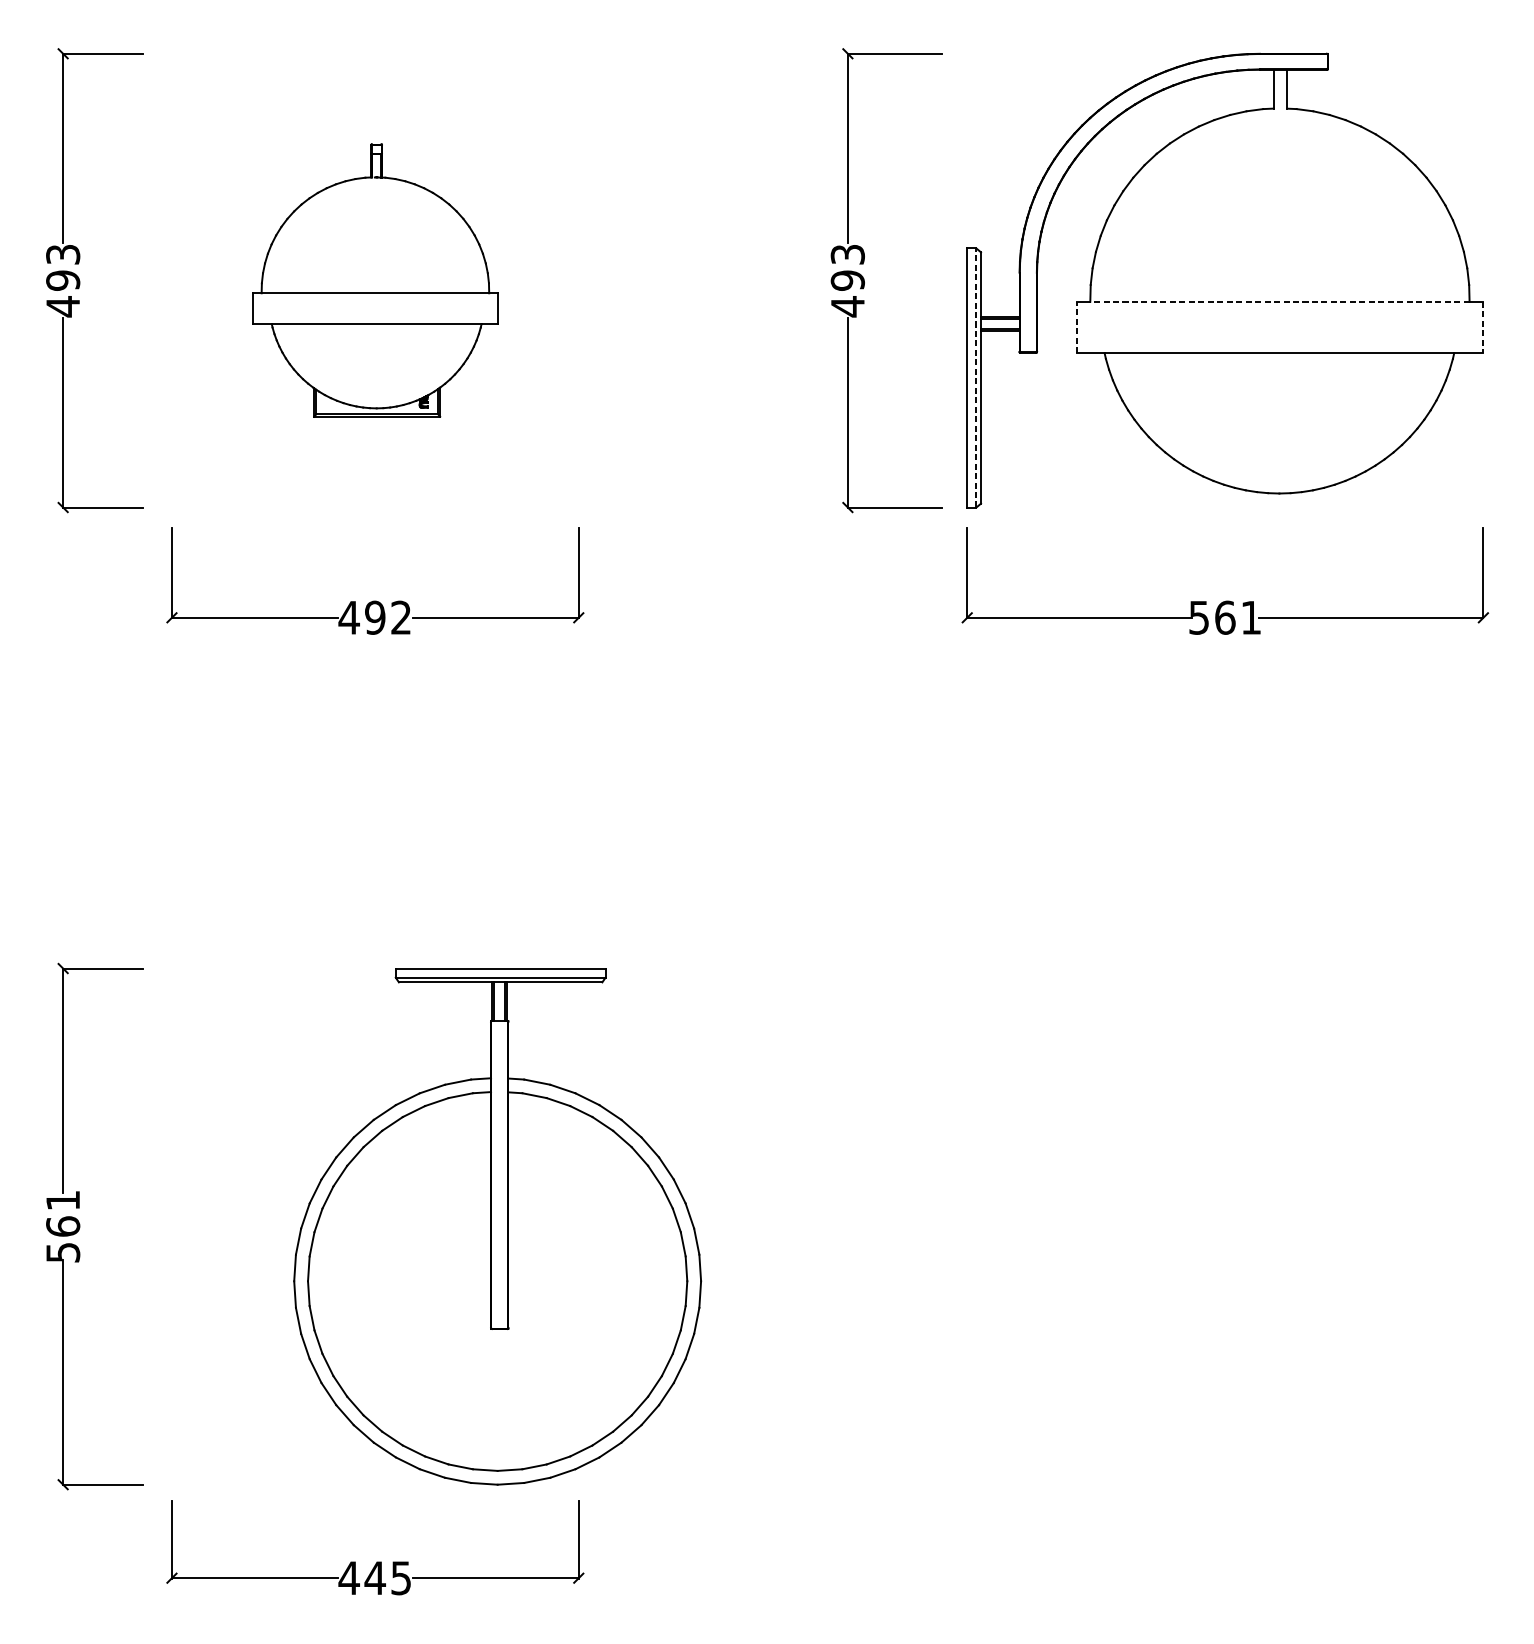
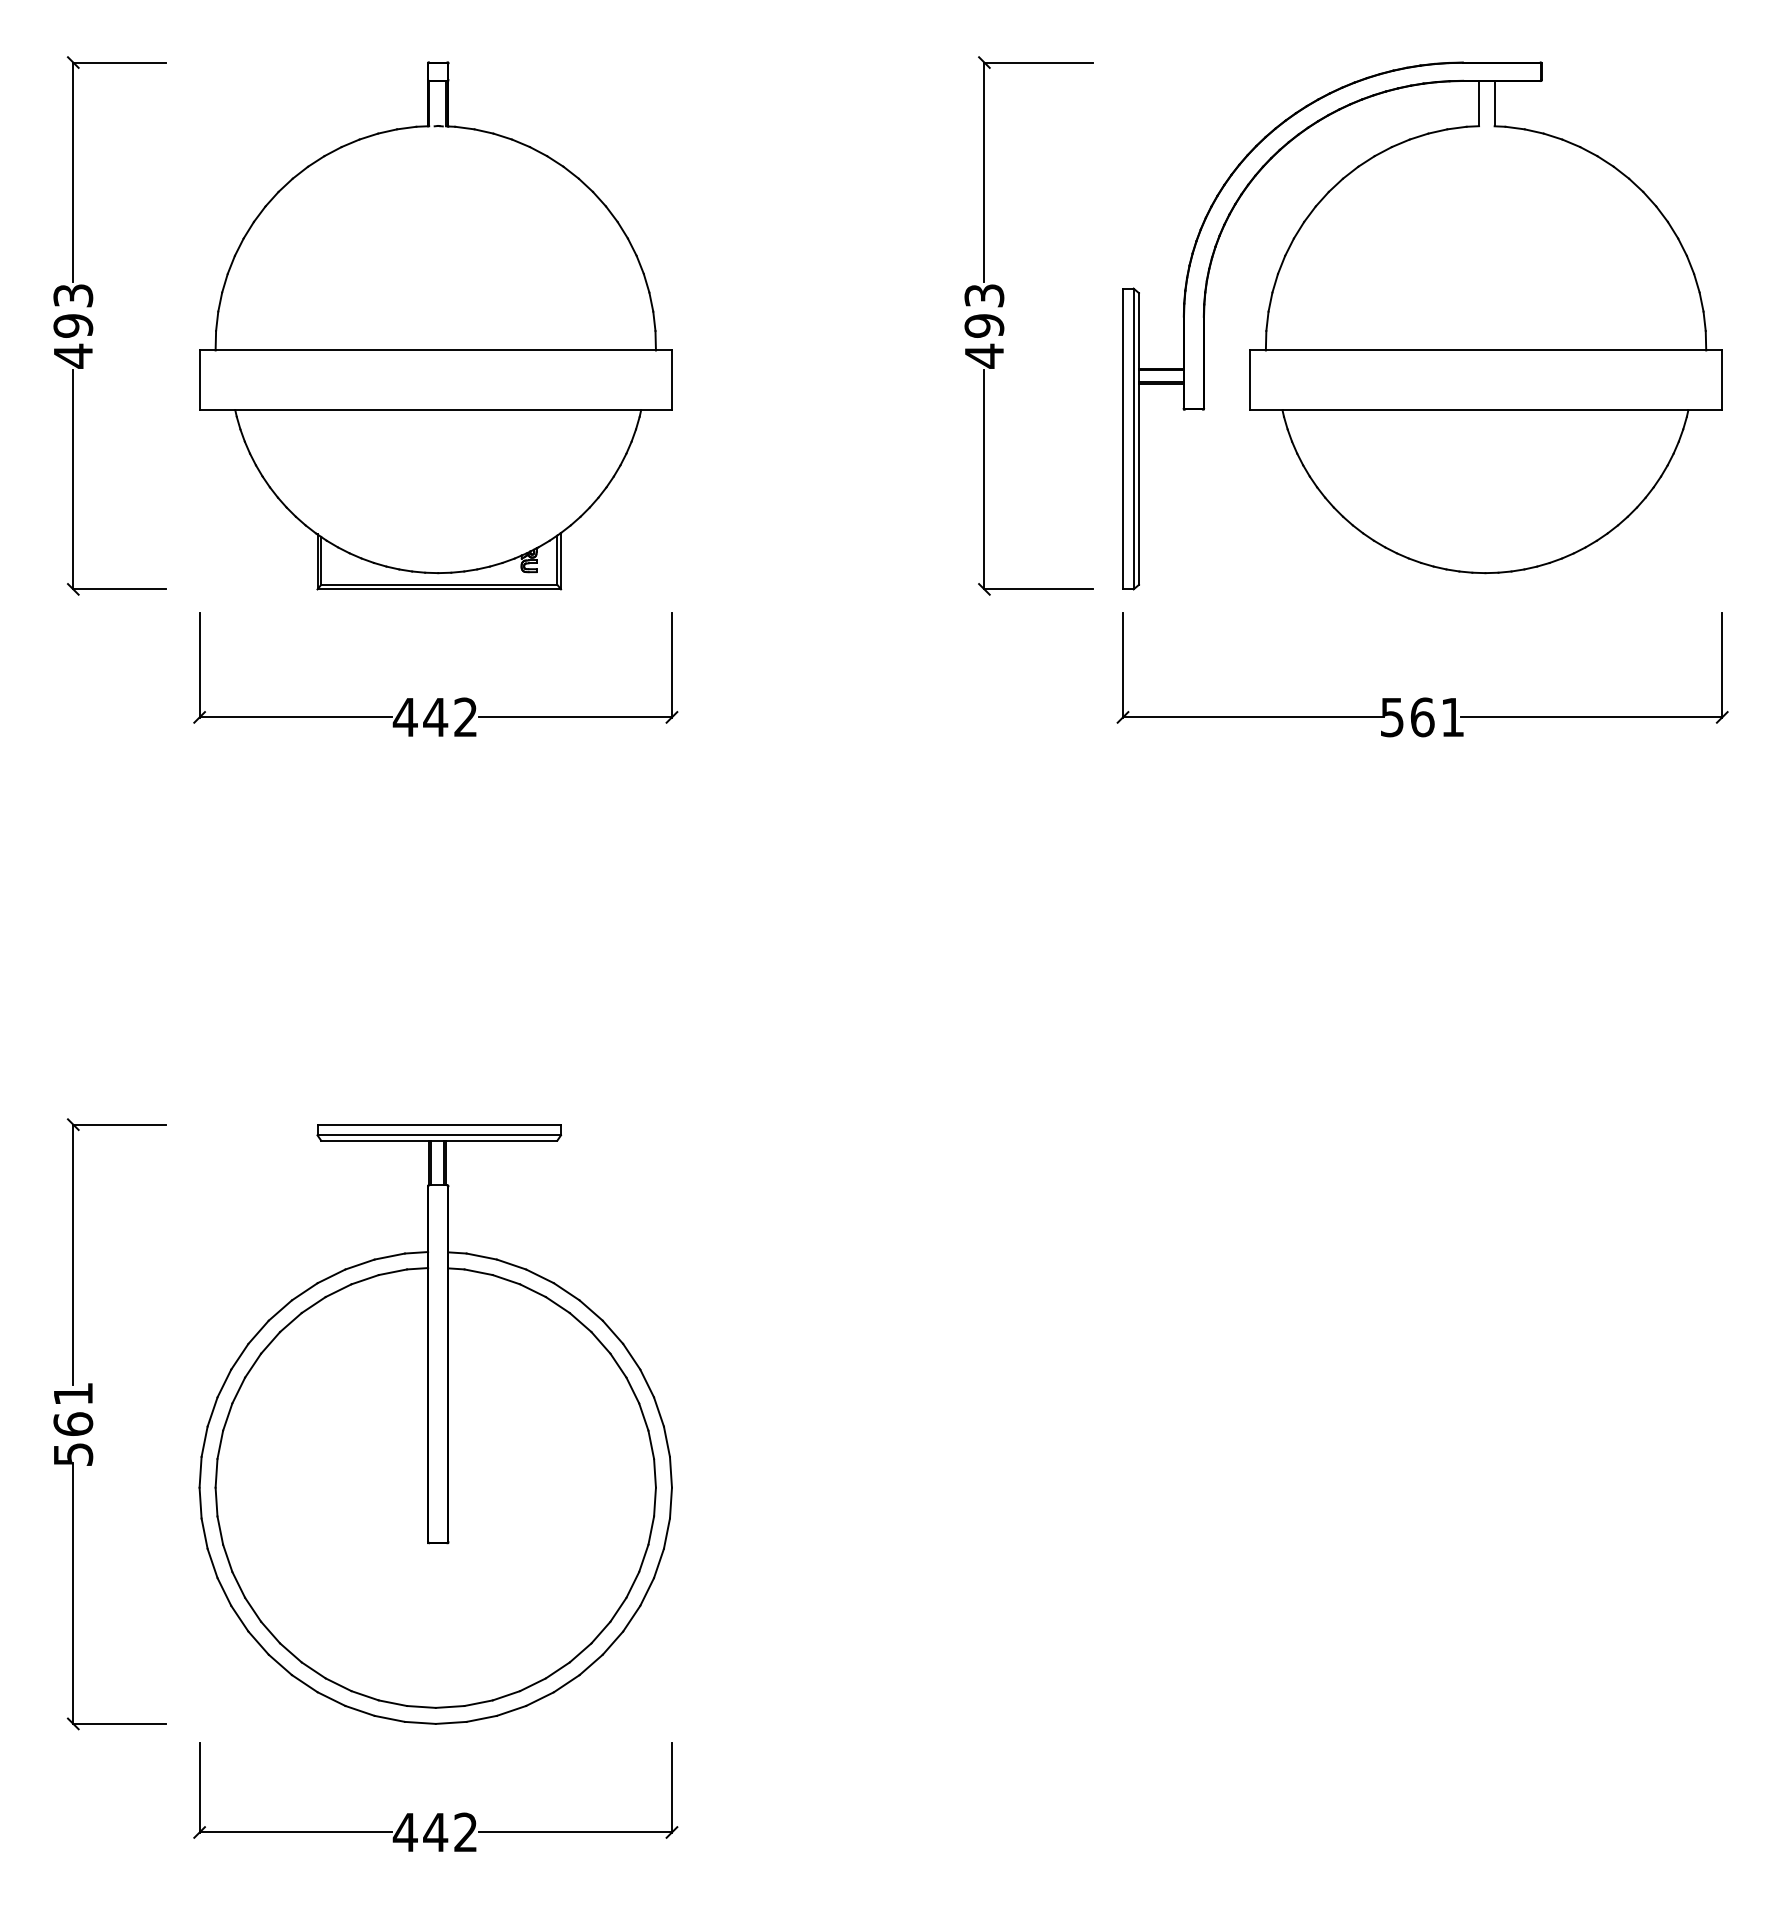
part: (375, 280) -> (435, 325), size x1.67
line: (1279, 301) -> (1485, 350), dashed -> solid
line: (1076, 327) -> (1249, 380), dashed -> solid
line: (1483, 327) -> (1722, 380), dashed -> solid
line: (976, 377) -> (1133, 438), dashed -> solid
text: (375, 617) -> (435, 717), 492 -> 442
part: (497, 1226) -> (435, 1424), moved
text: (400, 1578) -> (465, 1832), 445 -> 442

